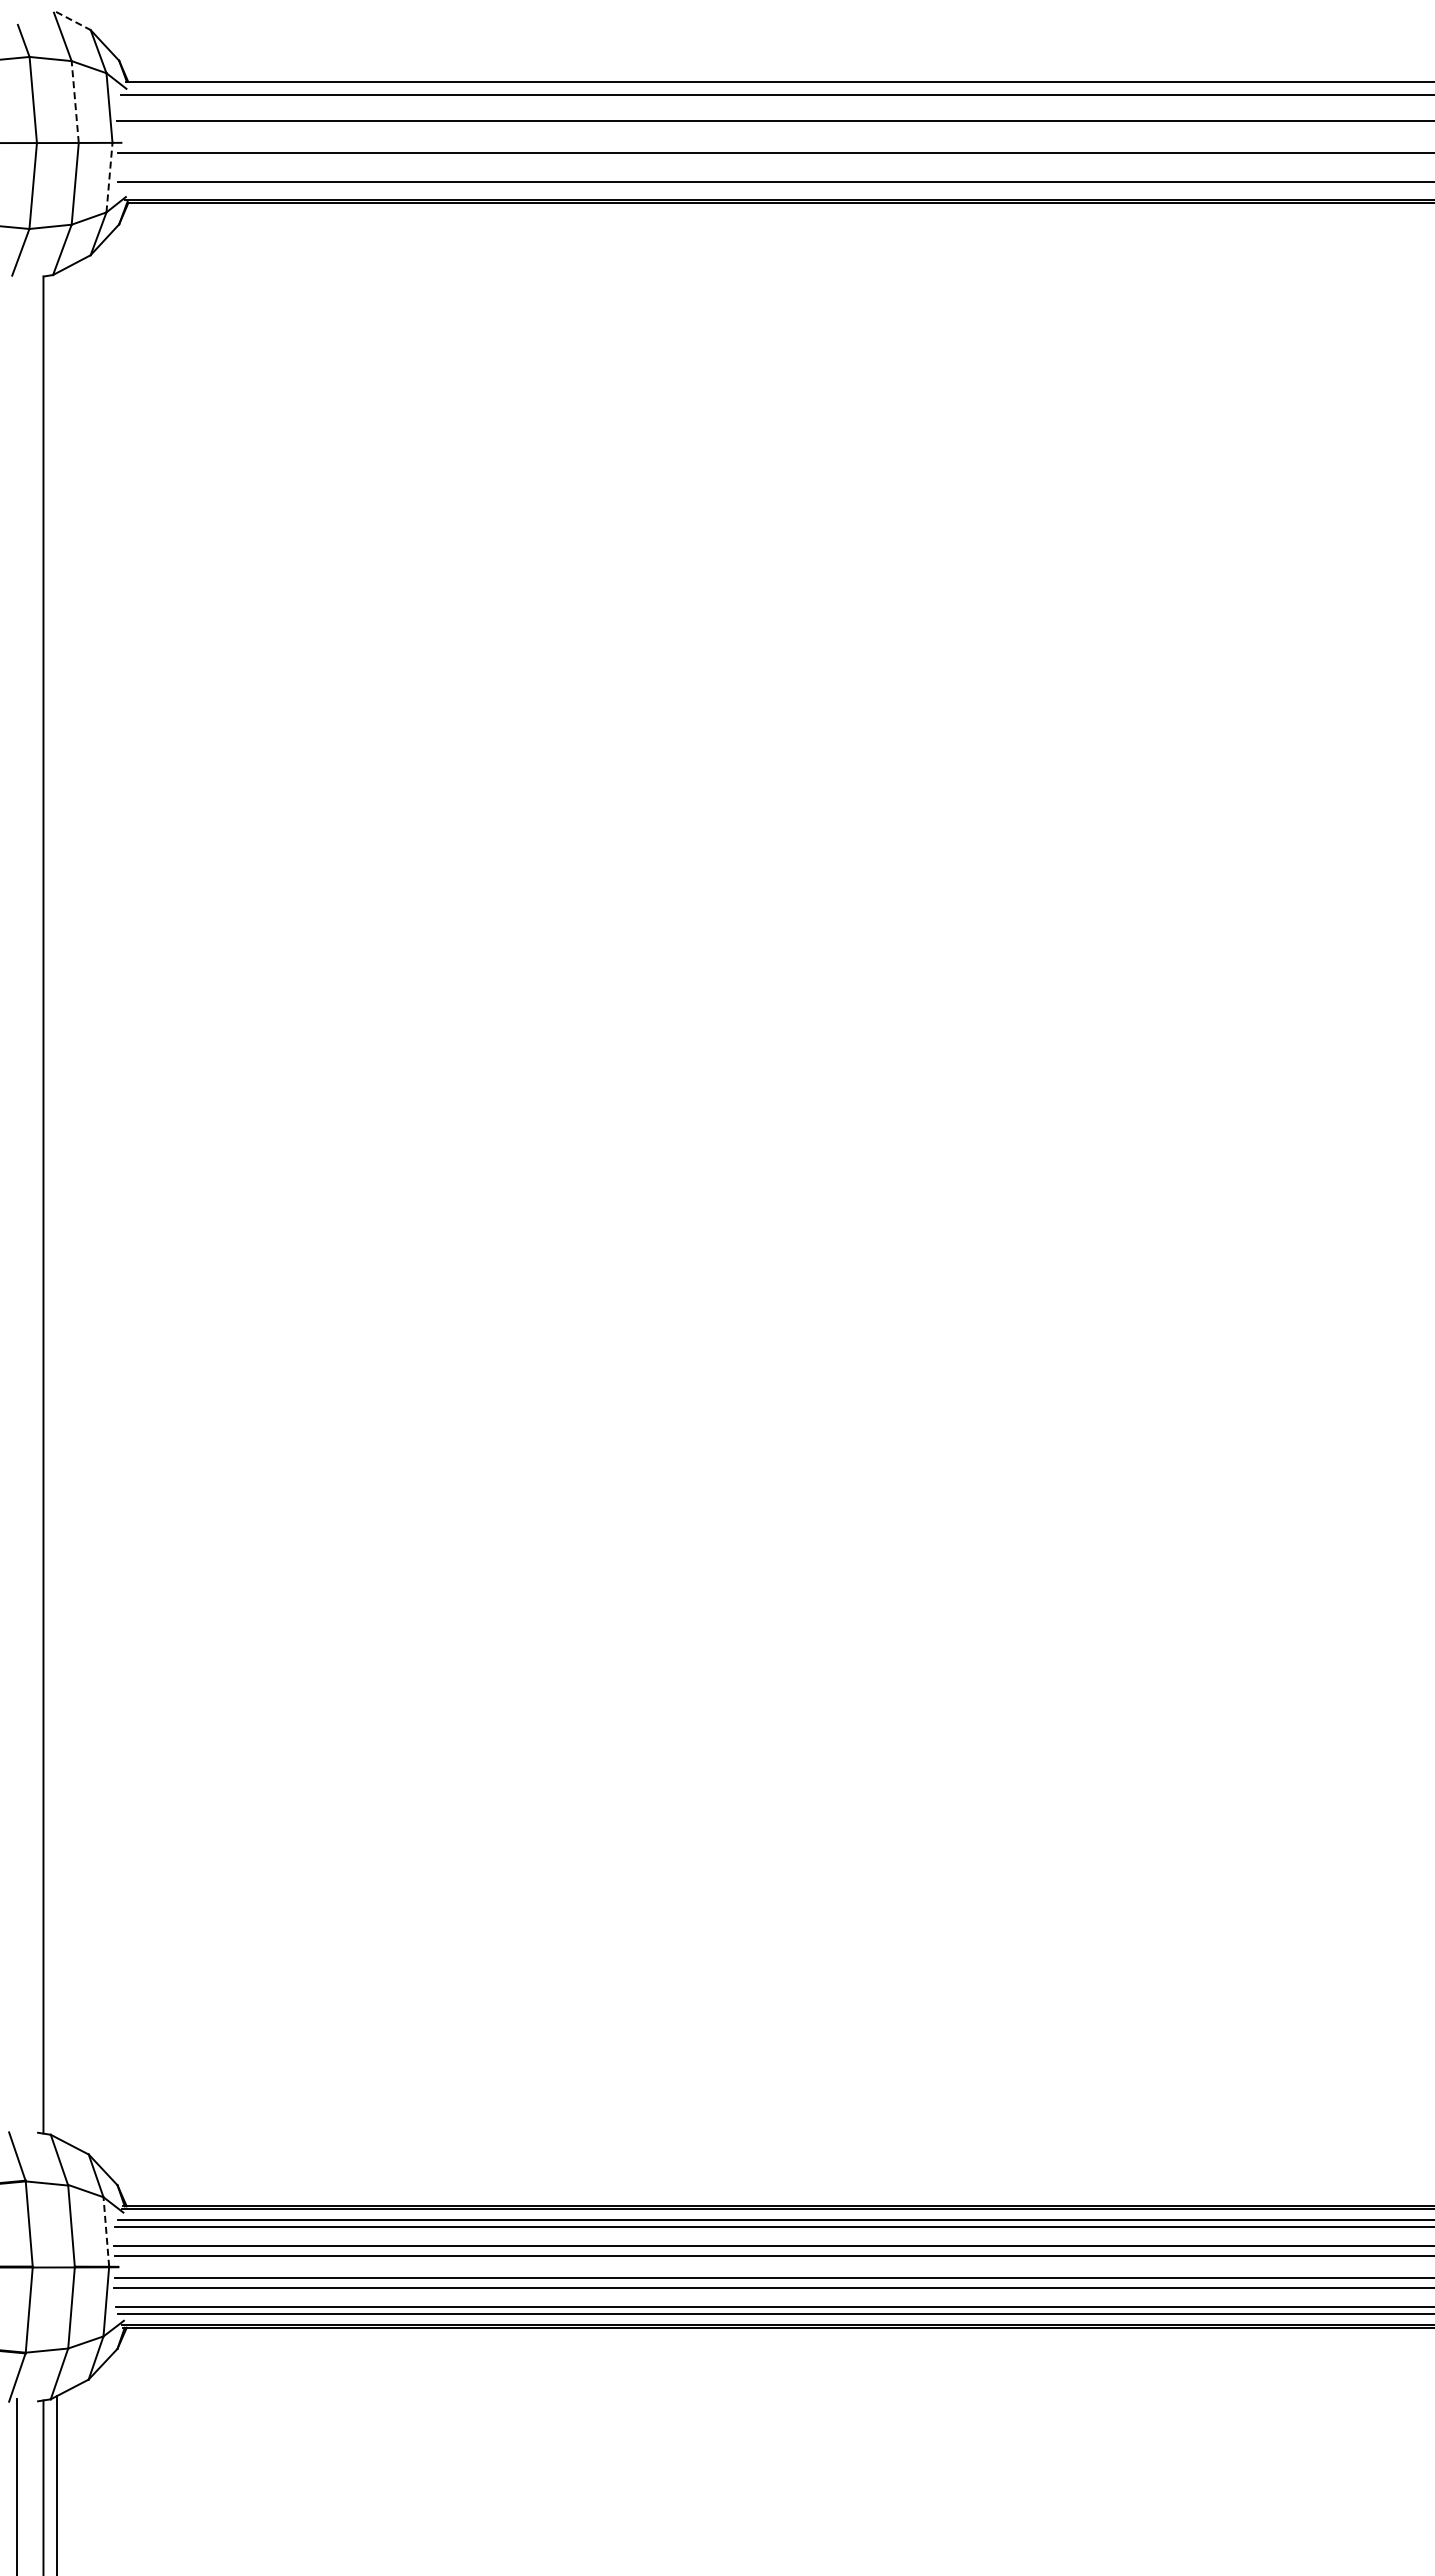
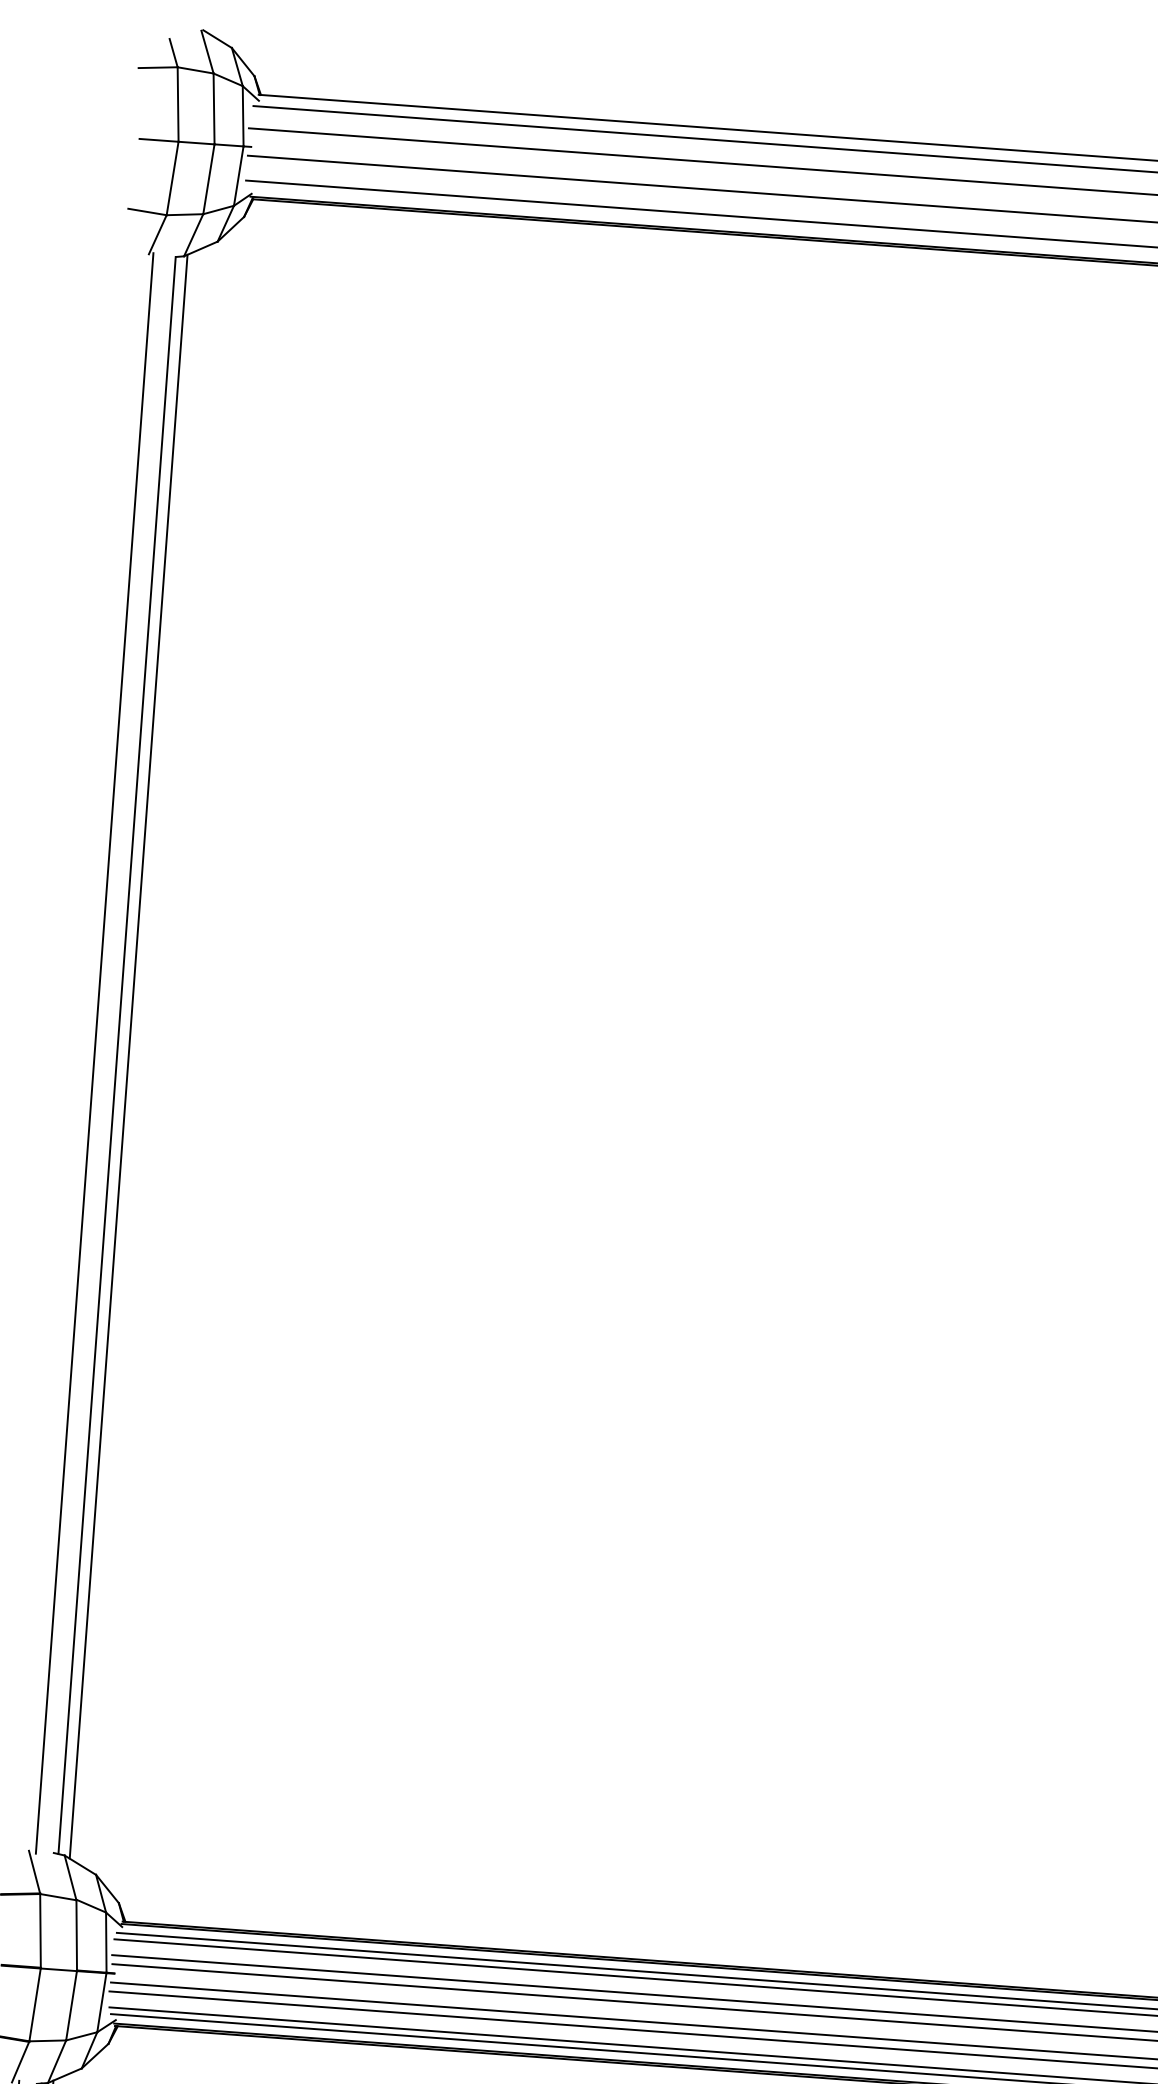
line: (73, 20) -> (217, 38), dashed -> solid
line: (75, 101) -> (214, 108), dashed -> solid
line: (109, 177) -> (238, 175), dashed -> solid
line: (17, 1204) -> (94, 1053), added
line: (56, 1205) -> (128, 1056), added
line: (106, 2232) -> (106, 1943), dashed -> solid

